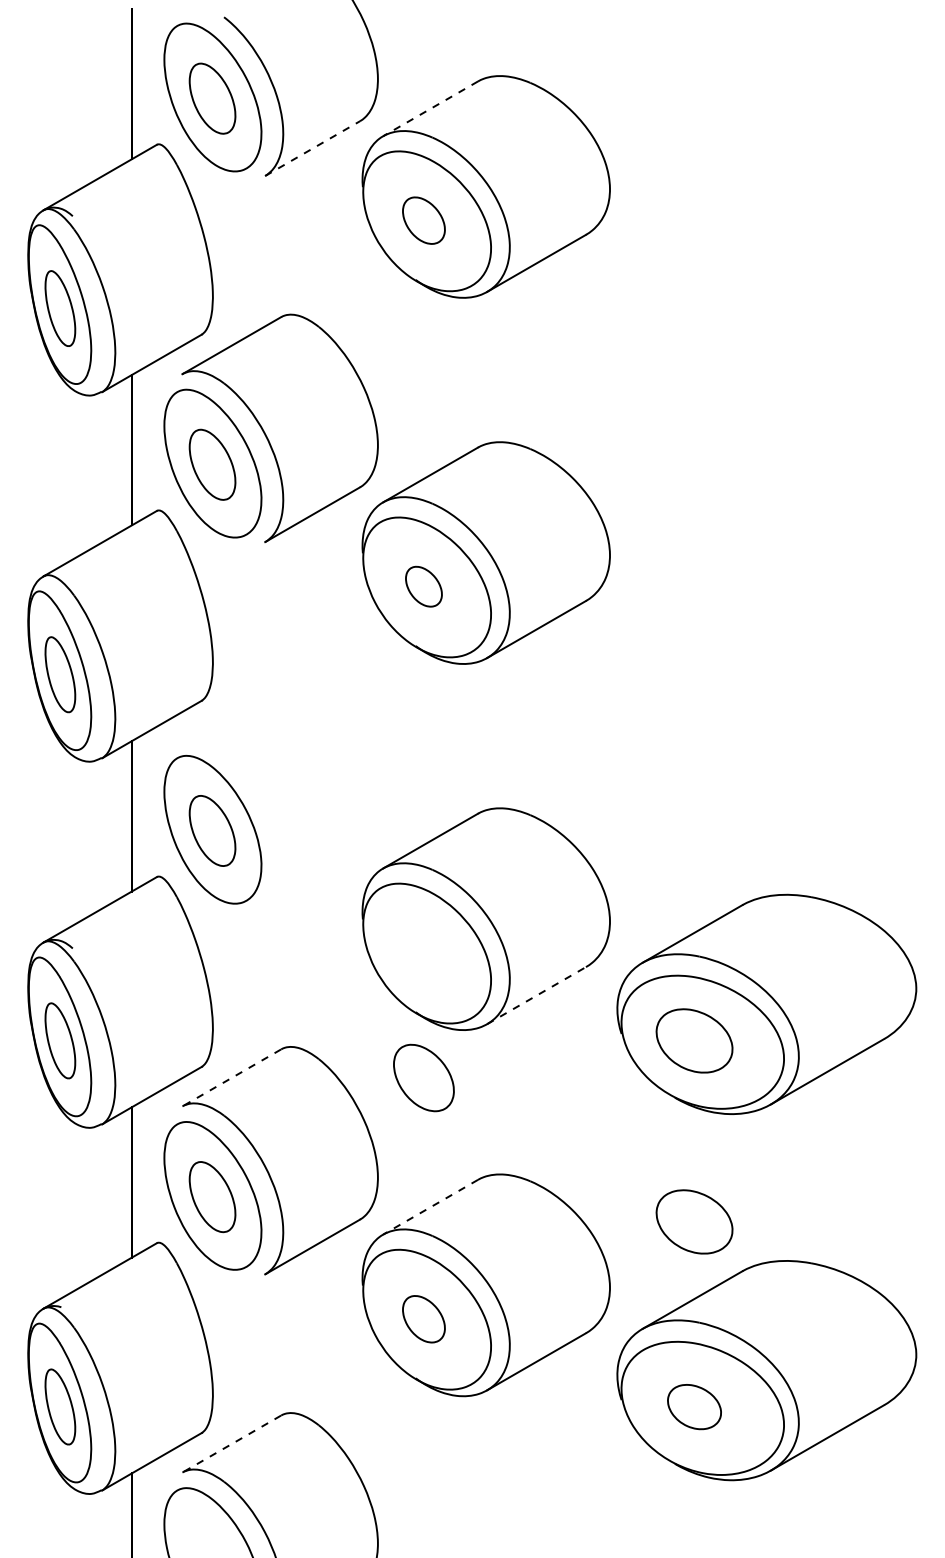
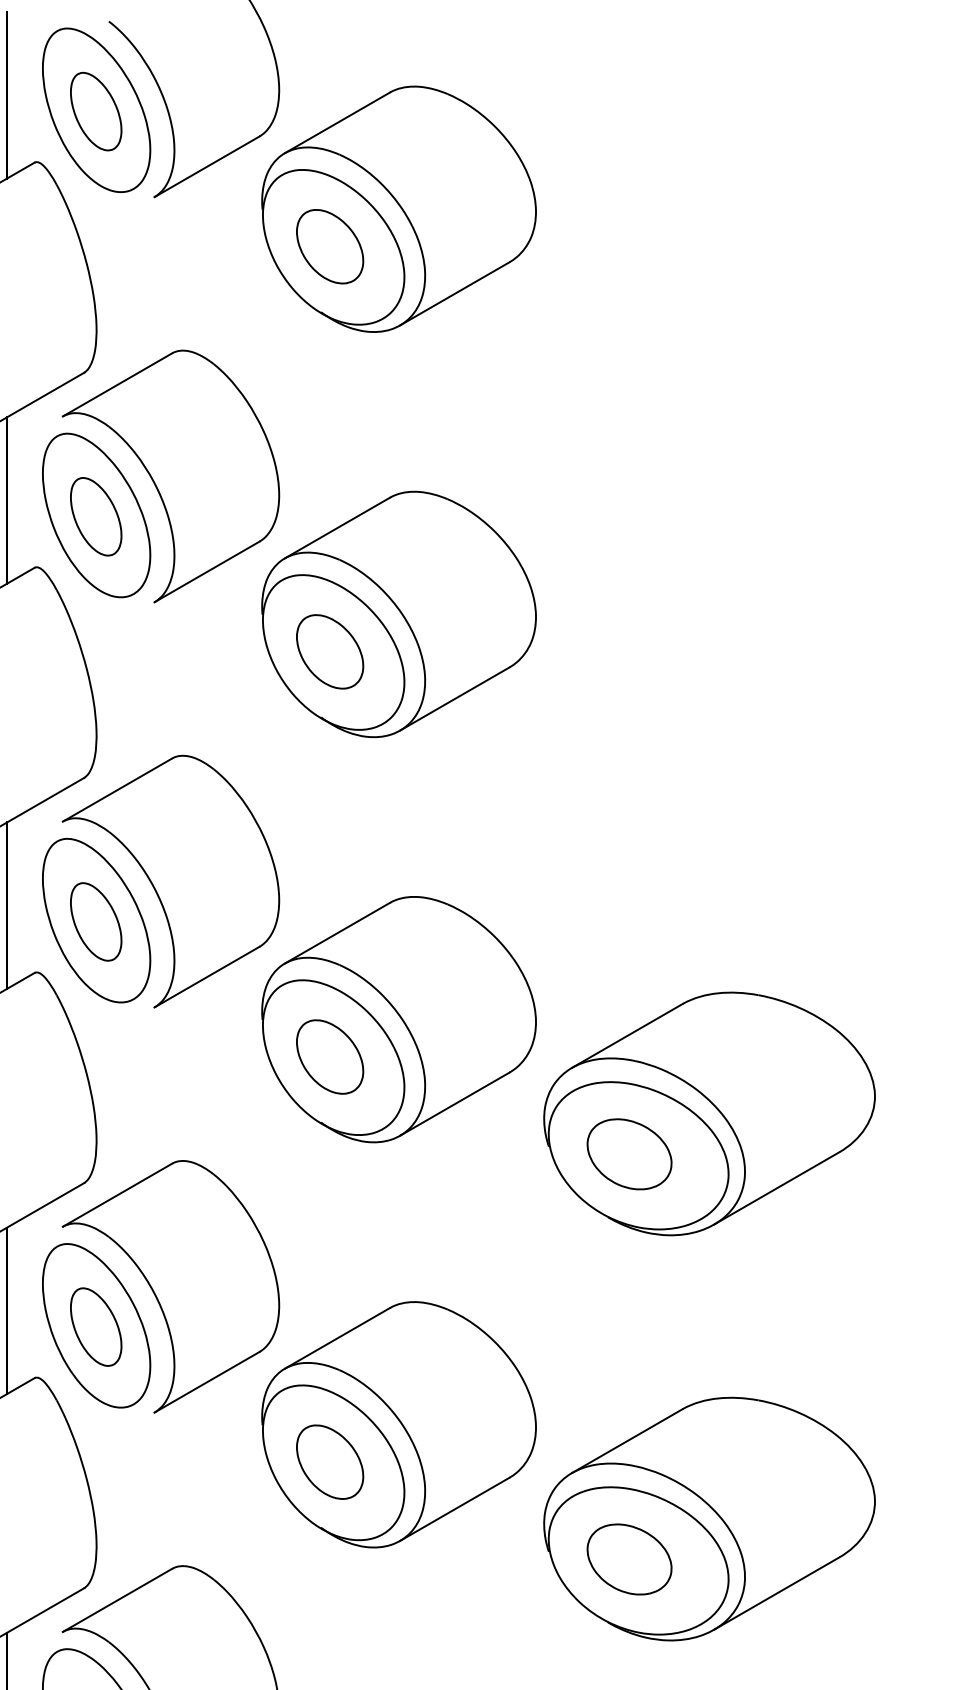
line: (430, 108) -> (337, 122), dashed -> solid
line: (312, 148) -> (206, 166), dashed -> solid
part: (423, 220) -> (329, 246), size x1.43
part: (423, 586) -> (329, 651), size x1.67
part: (279, 794) -> (170, 881), added
line: (536, 995) -> (454, 1104), dashed -> solid
line: (231, 1077) -> (117, 1194), dashed -> solid
part: (423, 1077) -> (329, 1056), moved
line: (430, 1207) -> (337, 1338), dashed -> solid
part: (694, 1221) -> (629, 1354), removed
part: (423, 1319) -> (329, 1462), size x1.43
part: (694, 1406) -> (629, 1558), size x1.43
line: (231, 1444) -> (117, 1600), dashed -> solid

